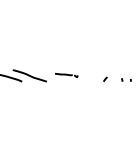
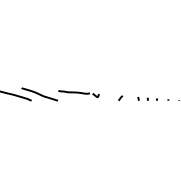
part: (66, 74) -> (78, 93), size x1.67

